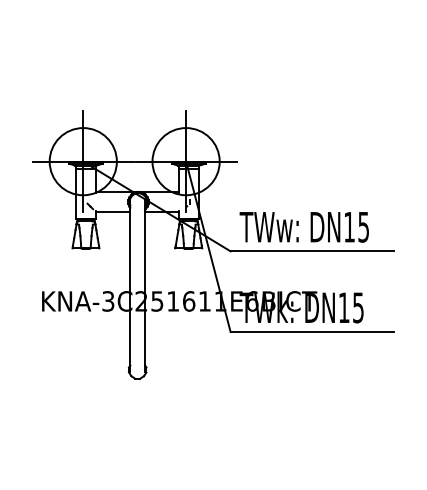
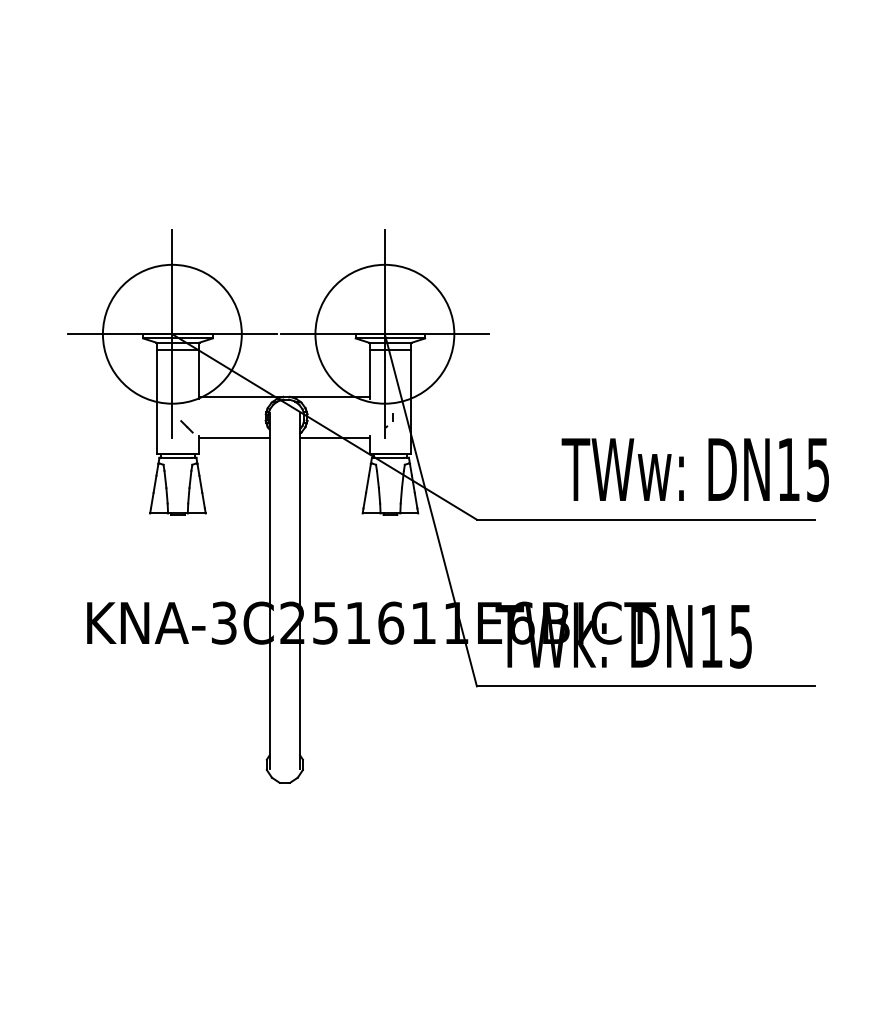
text: (303, 227) -> (693, 470), moved

